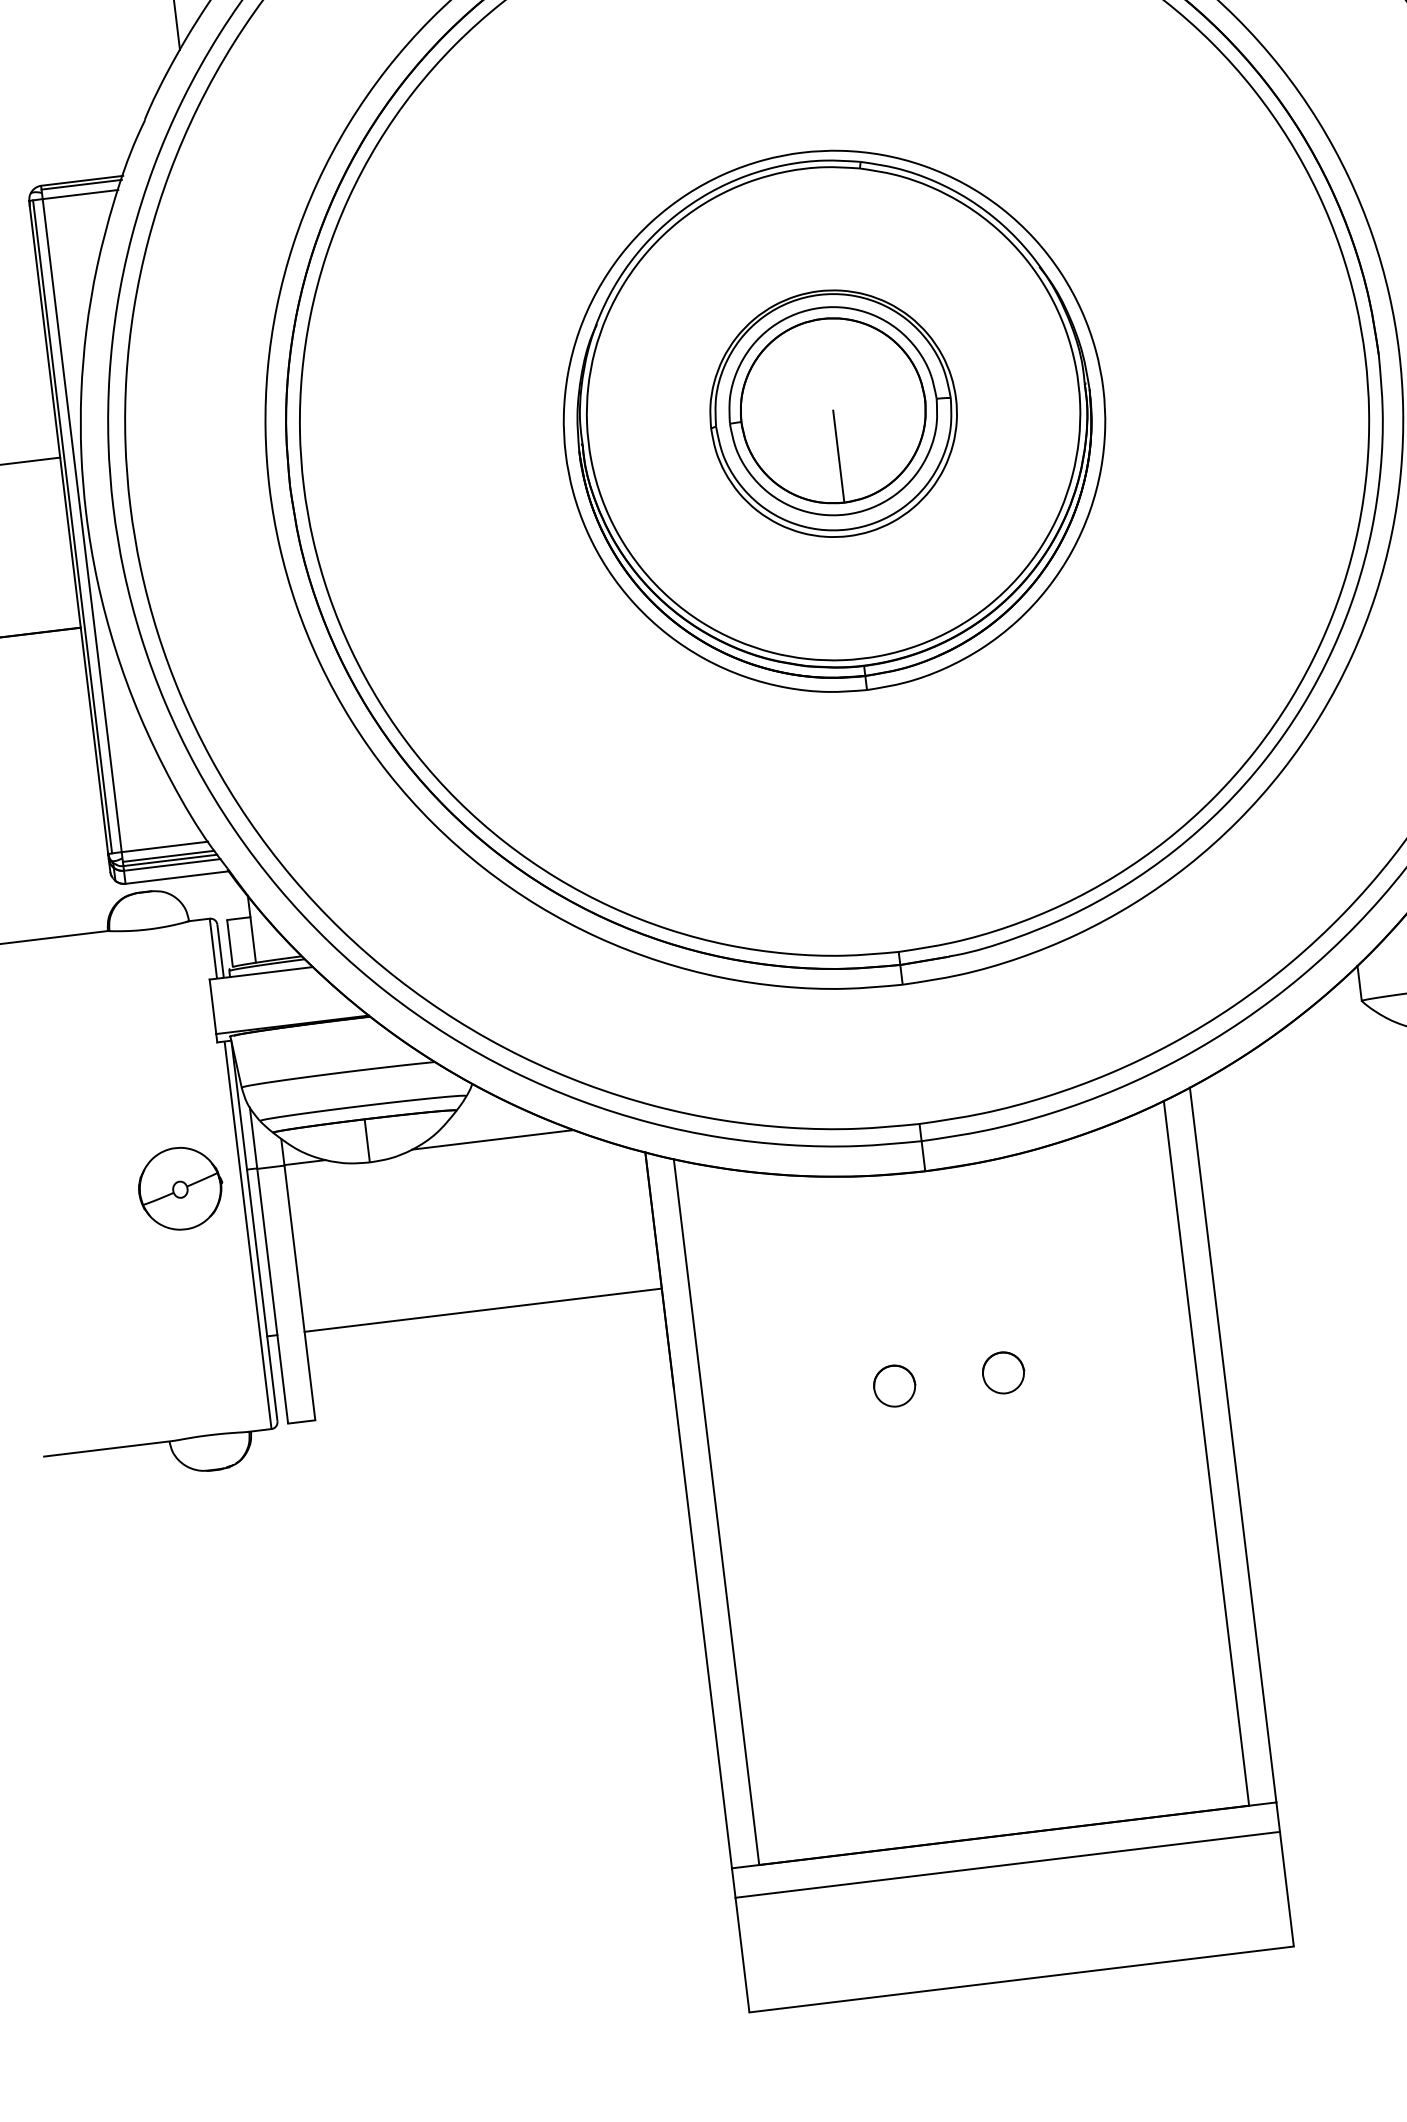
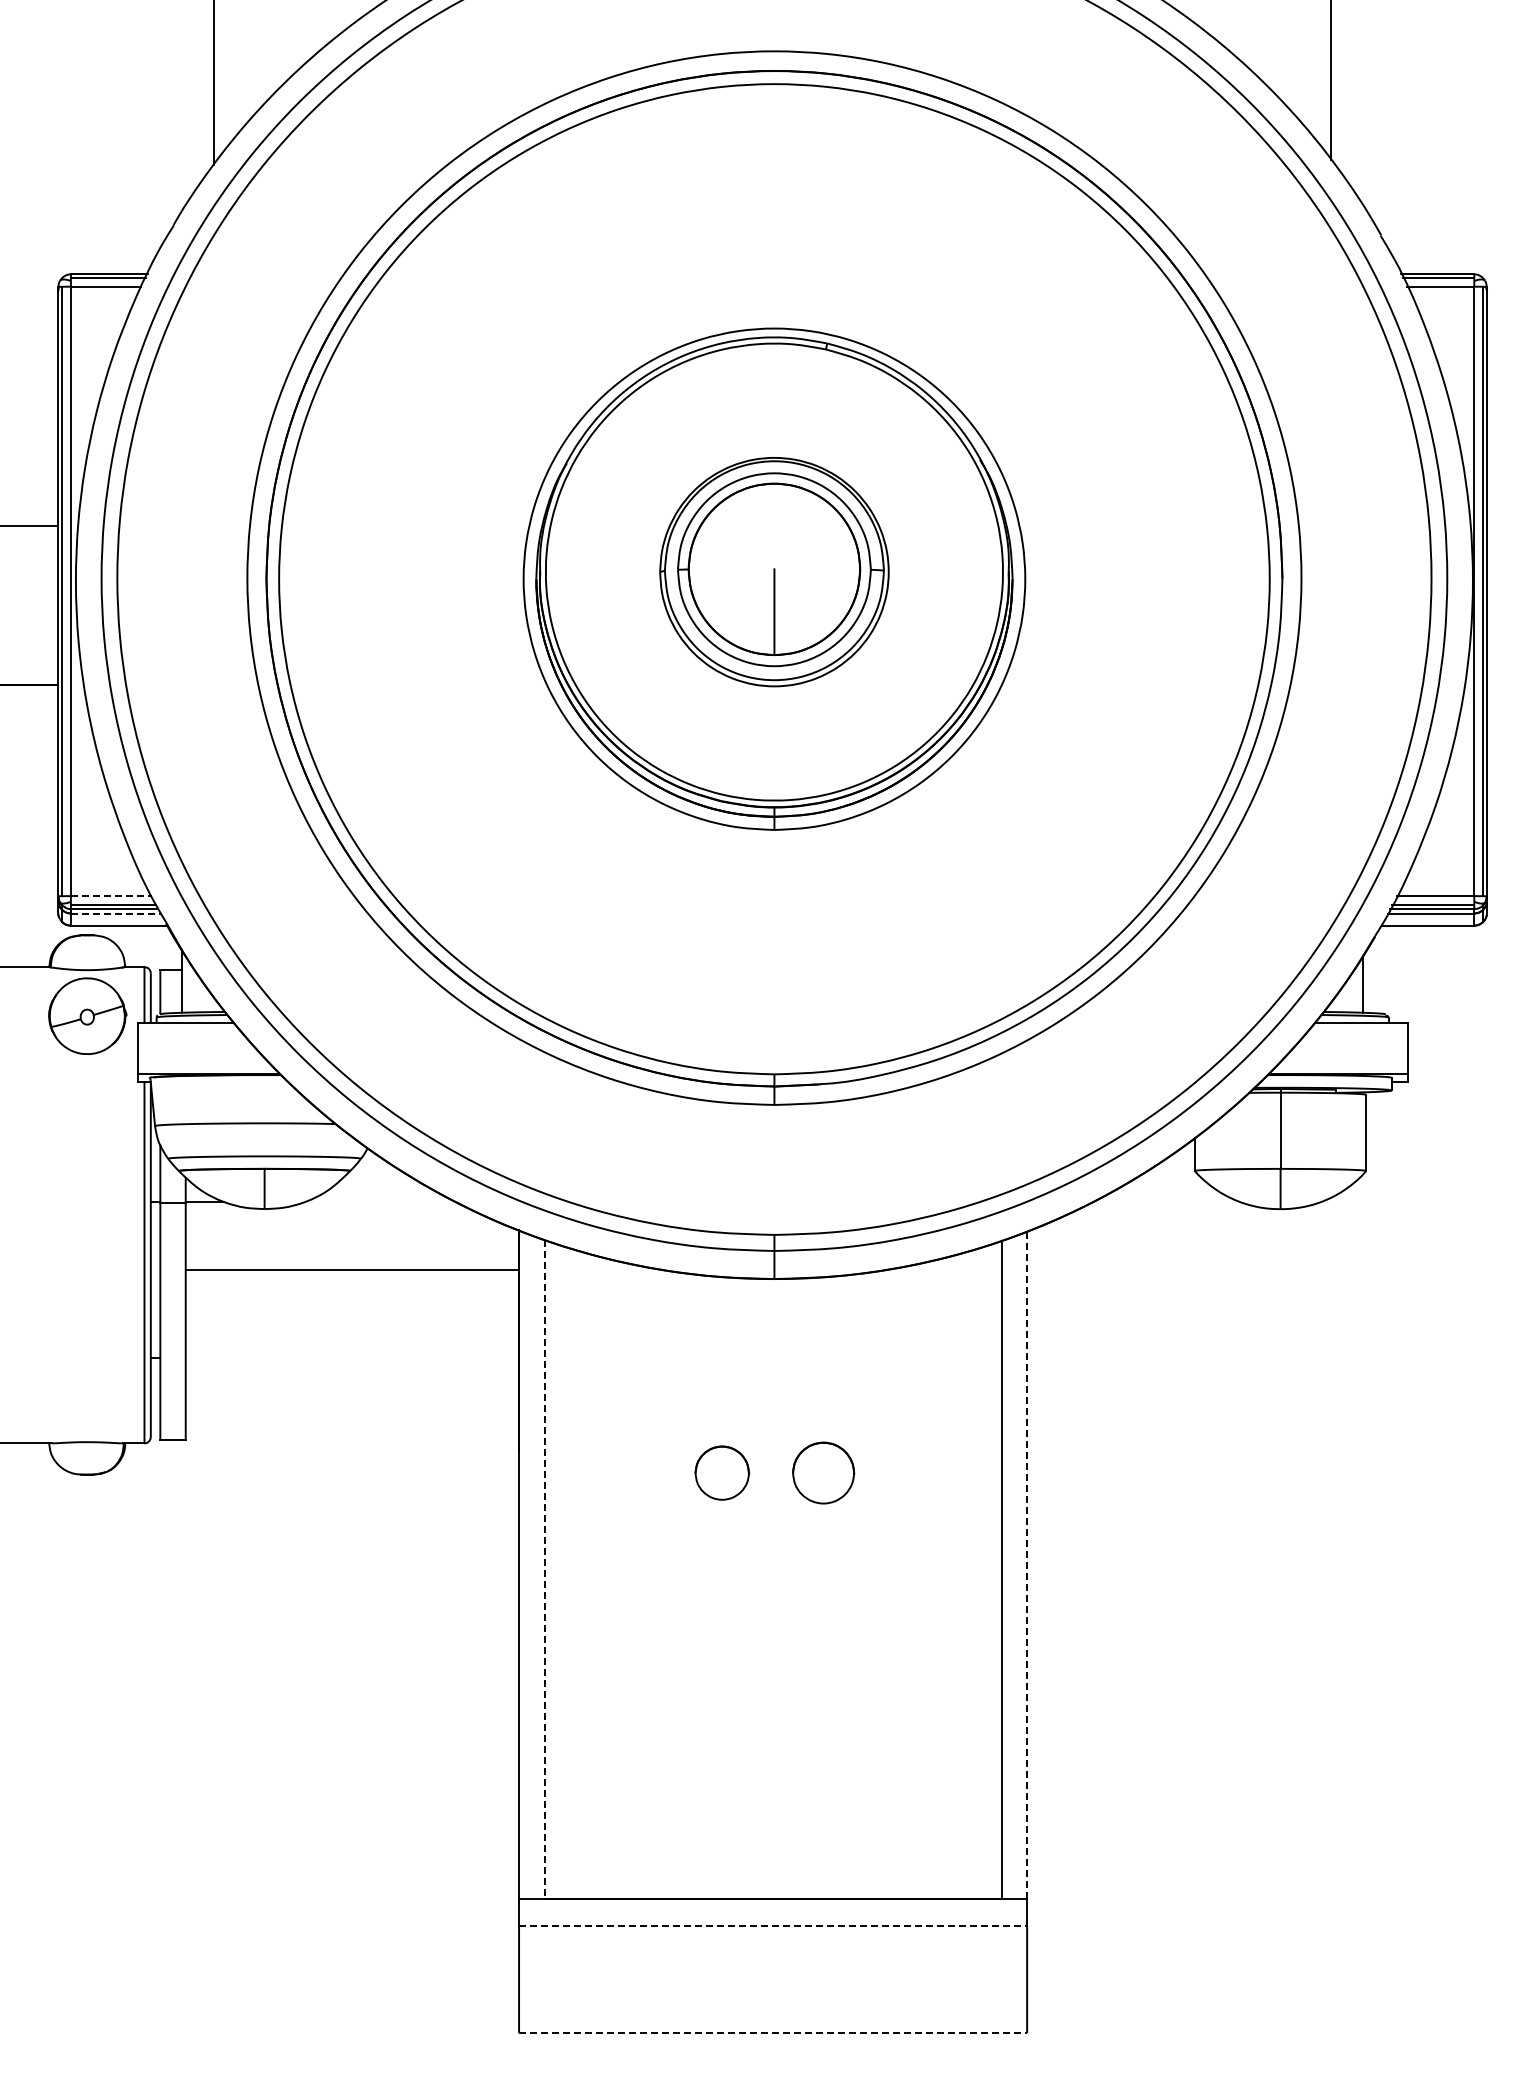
line: (165, 847) -> (111, 896), solid -> dashed
line: (172, 864) -> (116, 913), solid -> dashed
line: (492, 1140) -> (379, 1202), removed
part: (180, 1187) -> (87, 1015), moved
line: (483, 1310) -> (352, 1269), moved
part: (1004, 1373) -> (824, 1473), size x1.6
part: (894, 1386) -> (722, 1473), size x1.4
line: (1233, 1445) -> (1027, 1565), solid -> dashed
line: (716, 1512) -> (544, 1569), solid -> dashed
line: (1008, 1865) -> (773, 1926), solid -> dashed
line: (1022, 1979) -> (773, 2033), solid -> dashed

